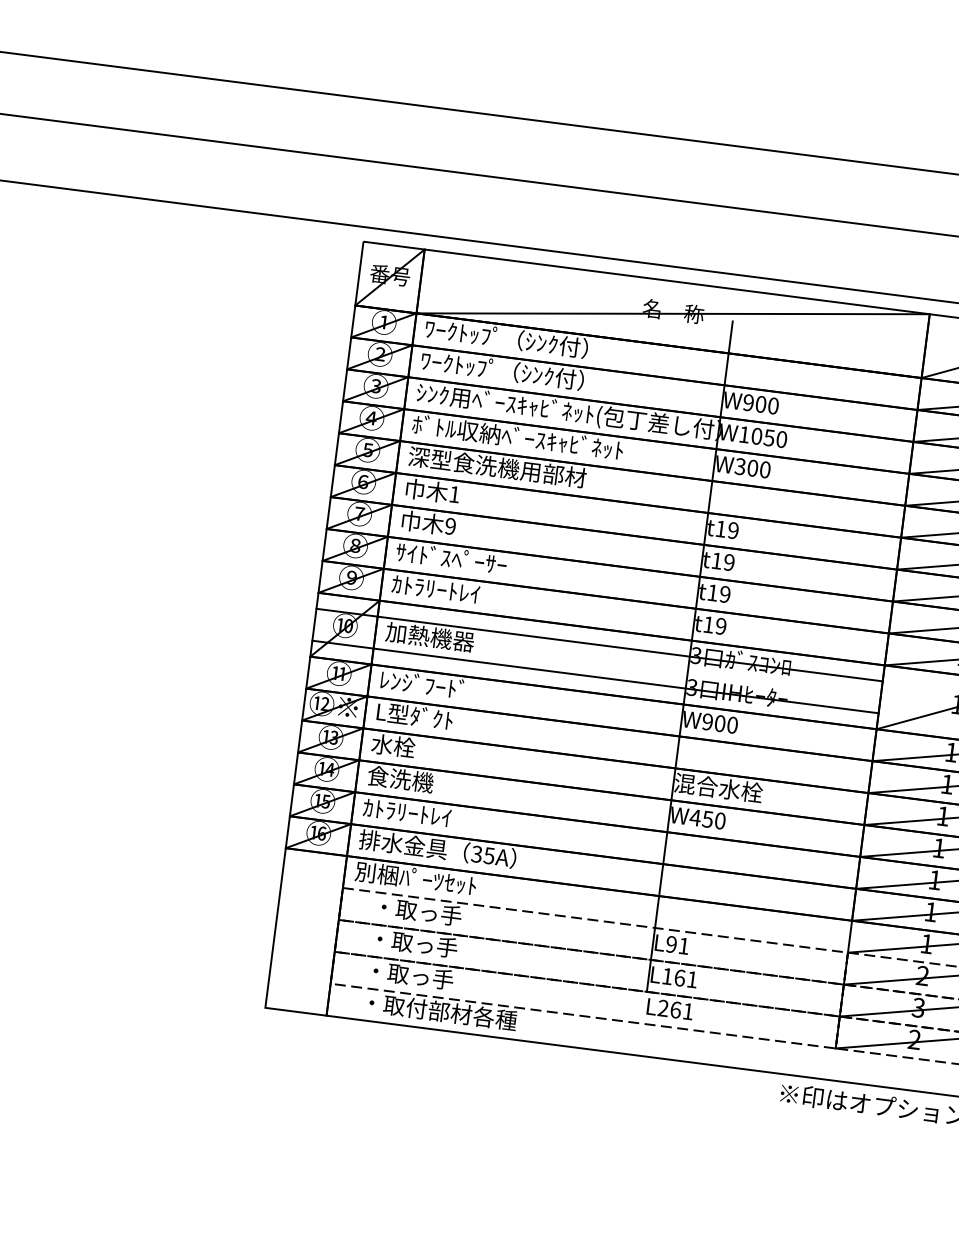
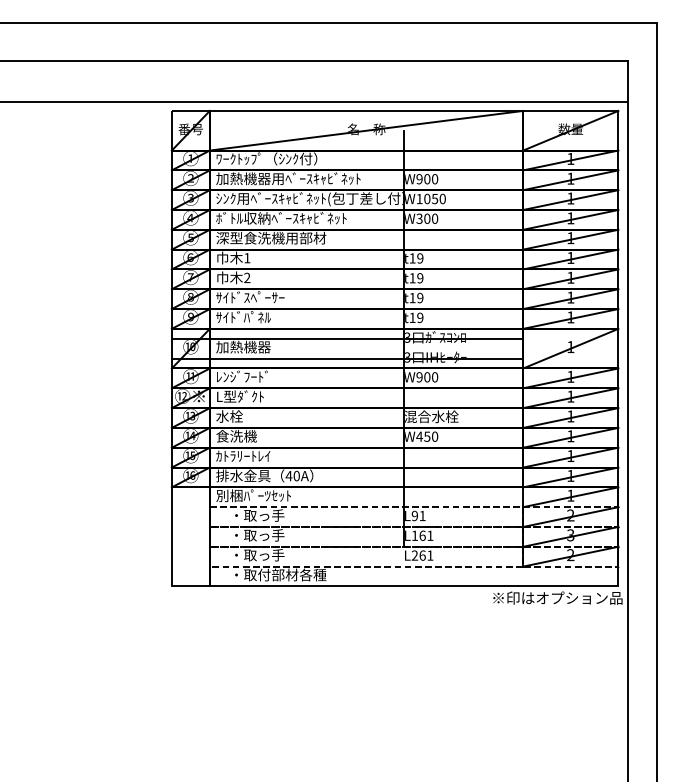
text: (537, 374) -> (288, 178), ﾜｰｸﾄｯﾌﾟ（ｼﾝｸ付） -> 加熱機器用ﾍﾞｰｽｷｬﾋﾞﾈｯﾄ
text: (450, 527) -> (247, 278), 9 -> 2
text: (436, 589) -> (243, 317), ｶﾄﾗﾘｰﾄﾚｲ -> ｻｲﾄﾞﾊﾟﾈﾙ
text: (482, 854) -> (292, 475), 35A -> 40A

